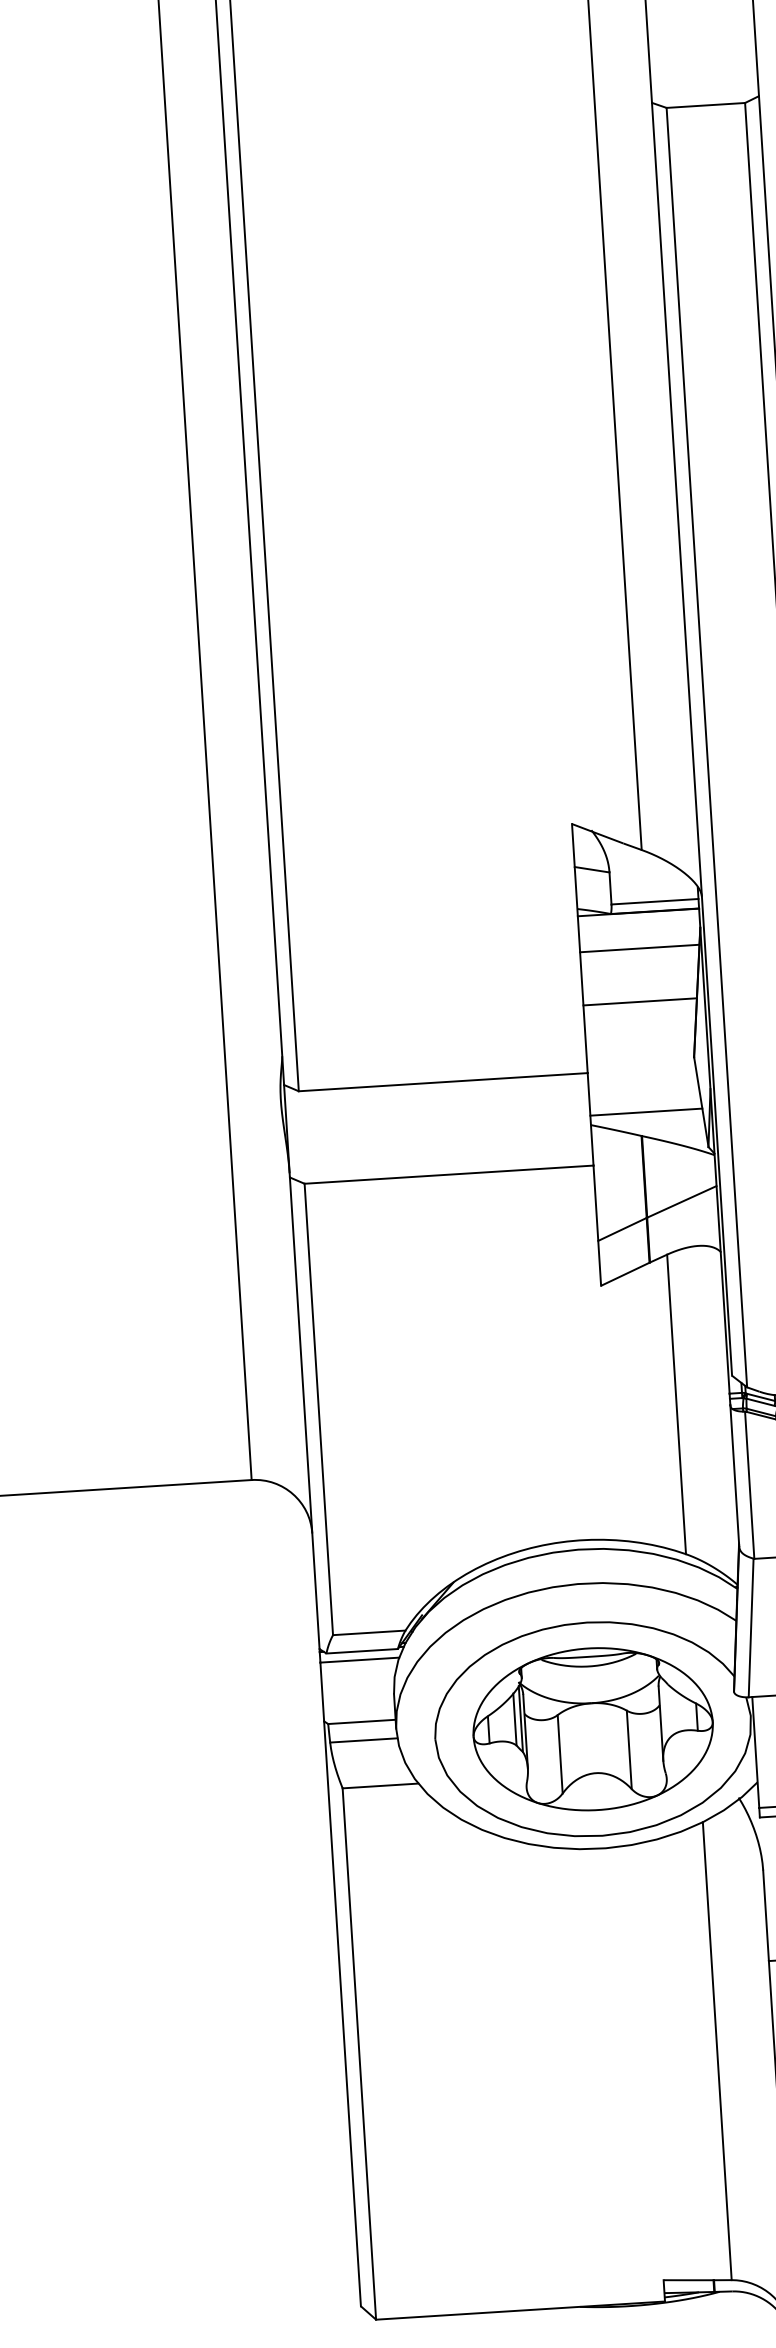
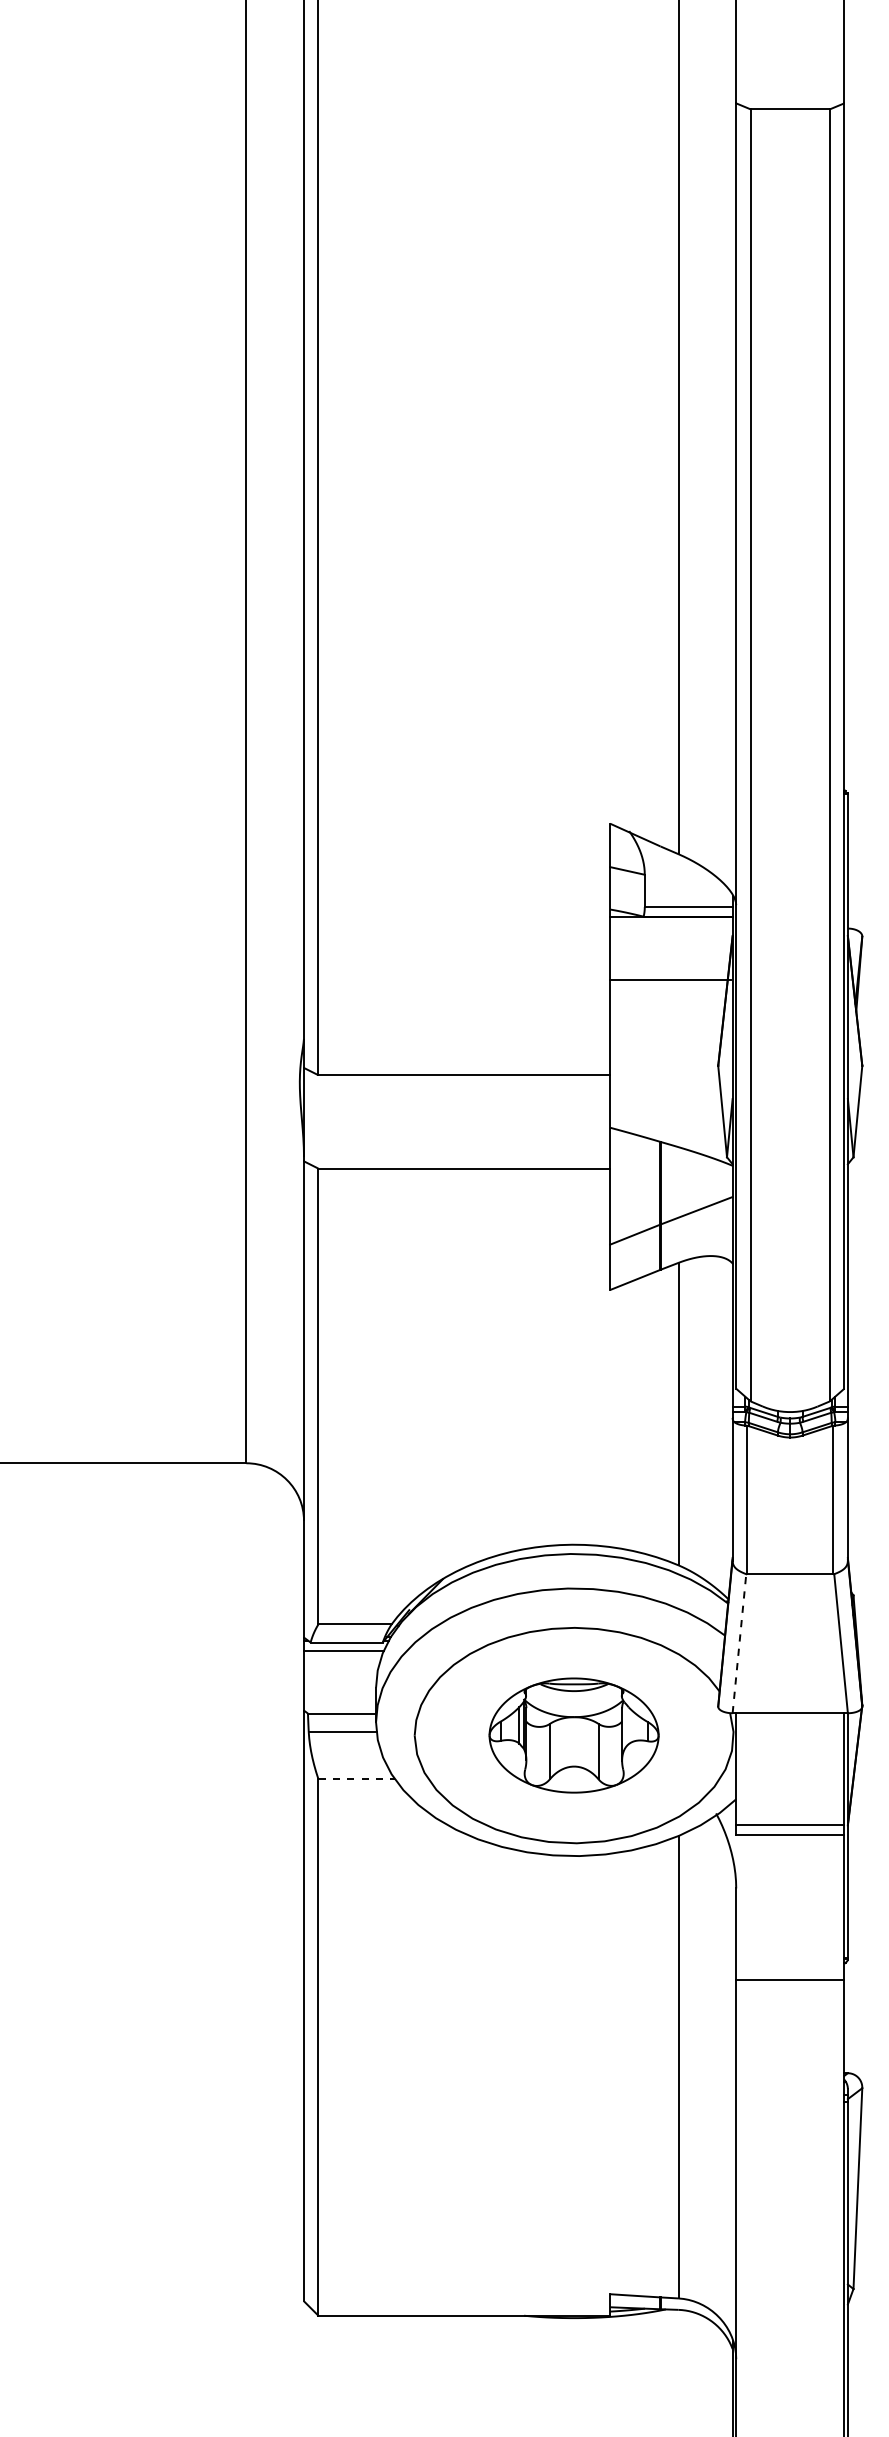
line: (639, 948) -> (670, 980), moved
line: (640, 1001) -> (667, 1006), removed
line: (646, 1112) -> (666, 1118), removed
line: (751, 1627) -> (739, 1643), solid -> dashed
part: (592, 1729) -> (573, 1735), size x0.7
line: (381, 1786) -> (357, 1779), solid -> dashed

